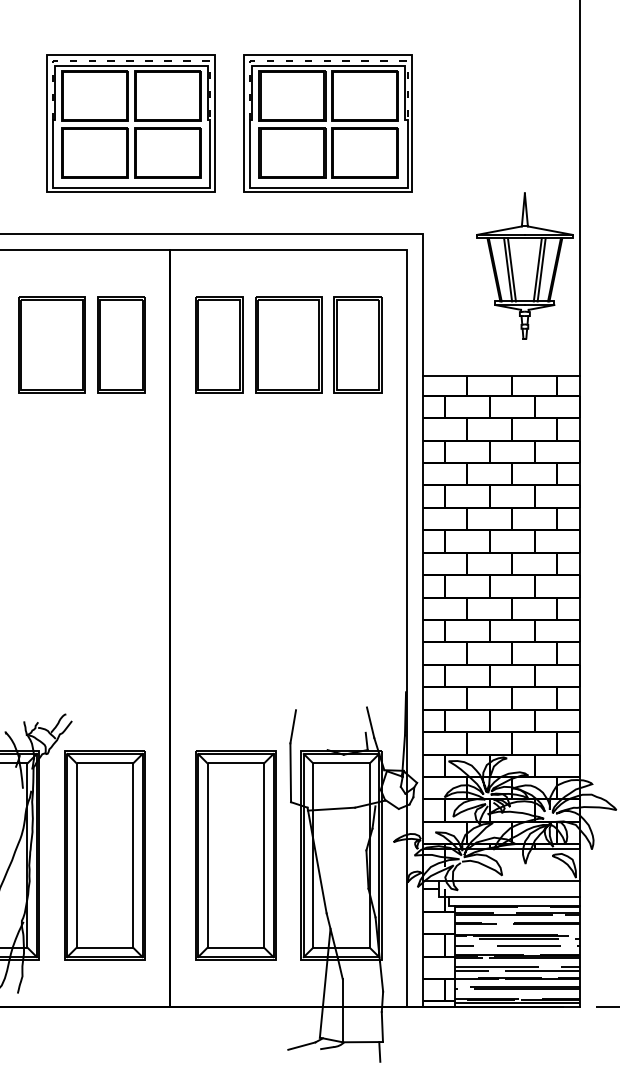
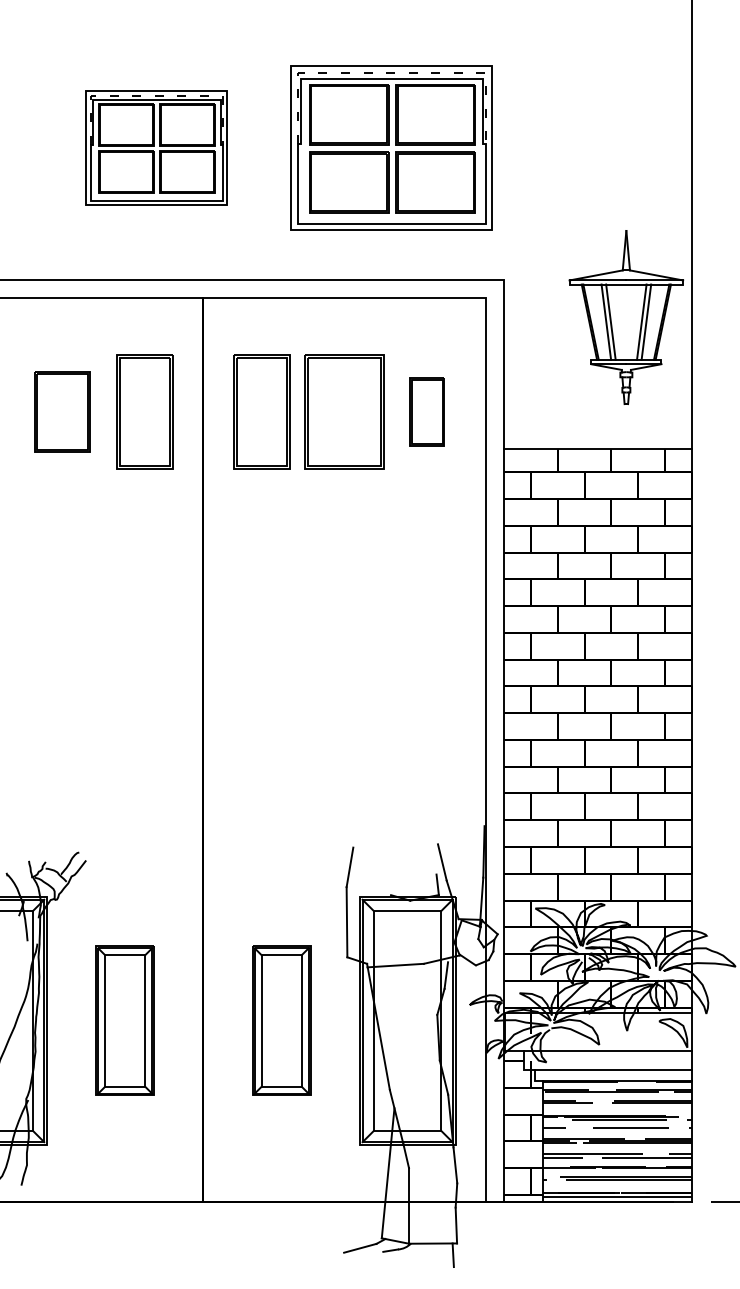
part: (131, 123) -> (156, 147), size x0.7
part: (52, 344) -> (62, 411), size x0.7
part: (358, 344) -> (427, 411), size x0.6
part: (104, 855) -> (124, 1020), size x0.6
part: (235, 855) -> (281, 1020), size x0.6

